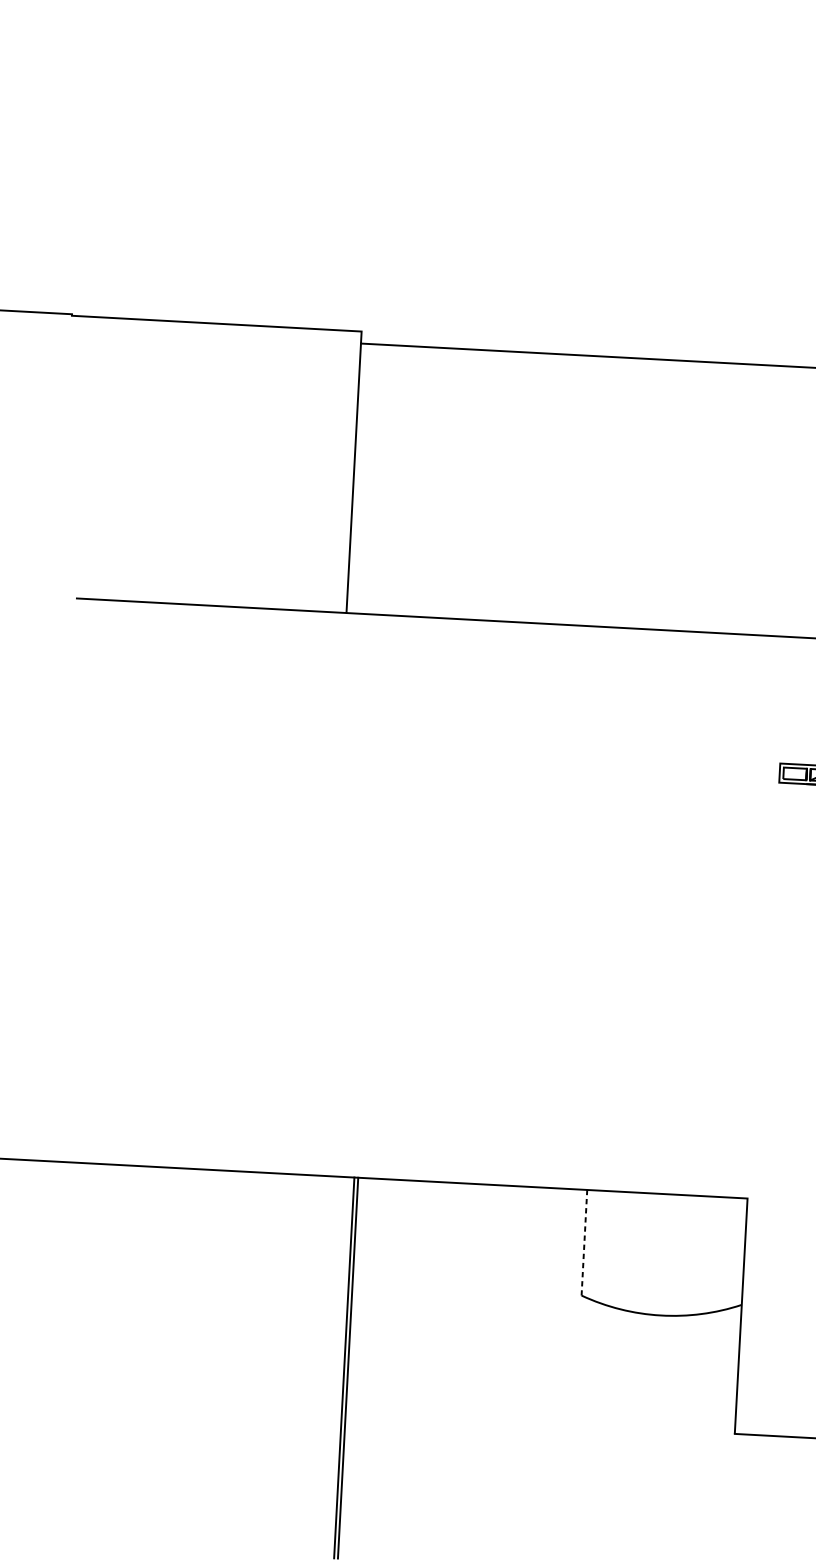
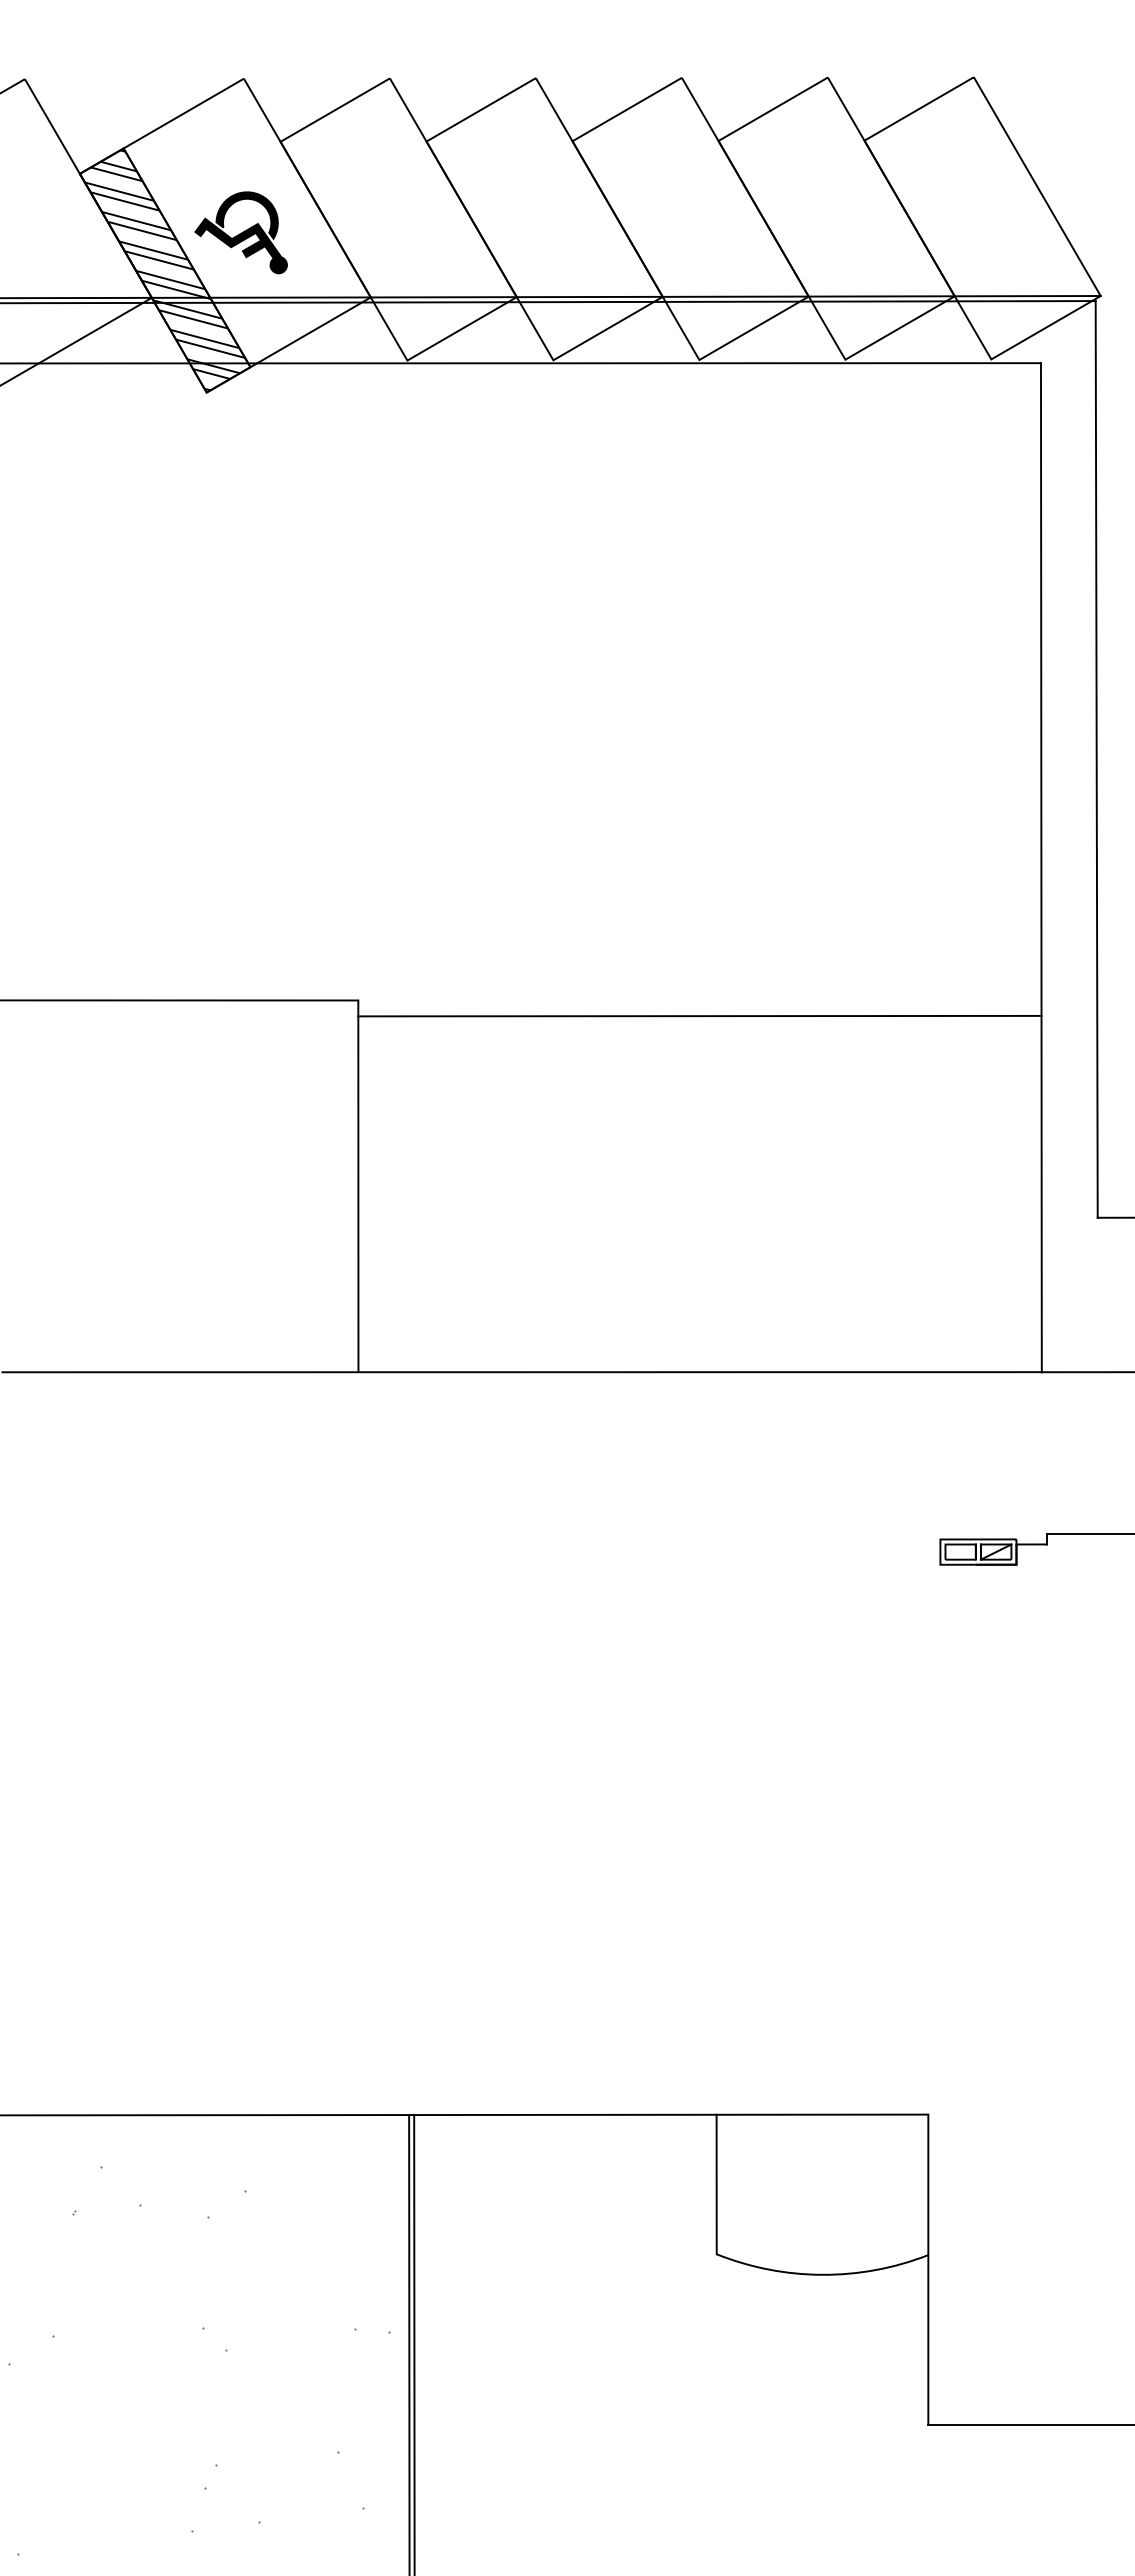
line: (584, 1242) -> (716, 2184), dashed -> solid
hatch: (185, 1354) -> (199, 2359), added

